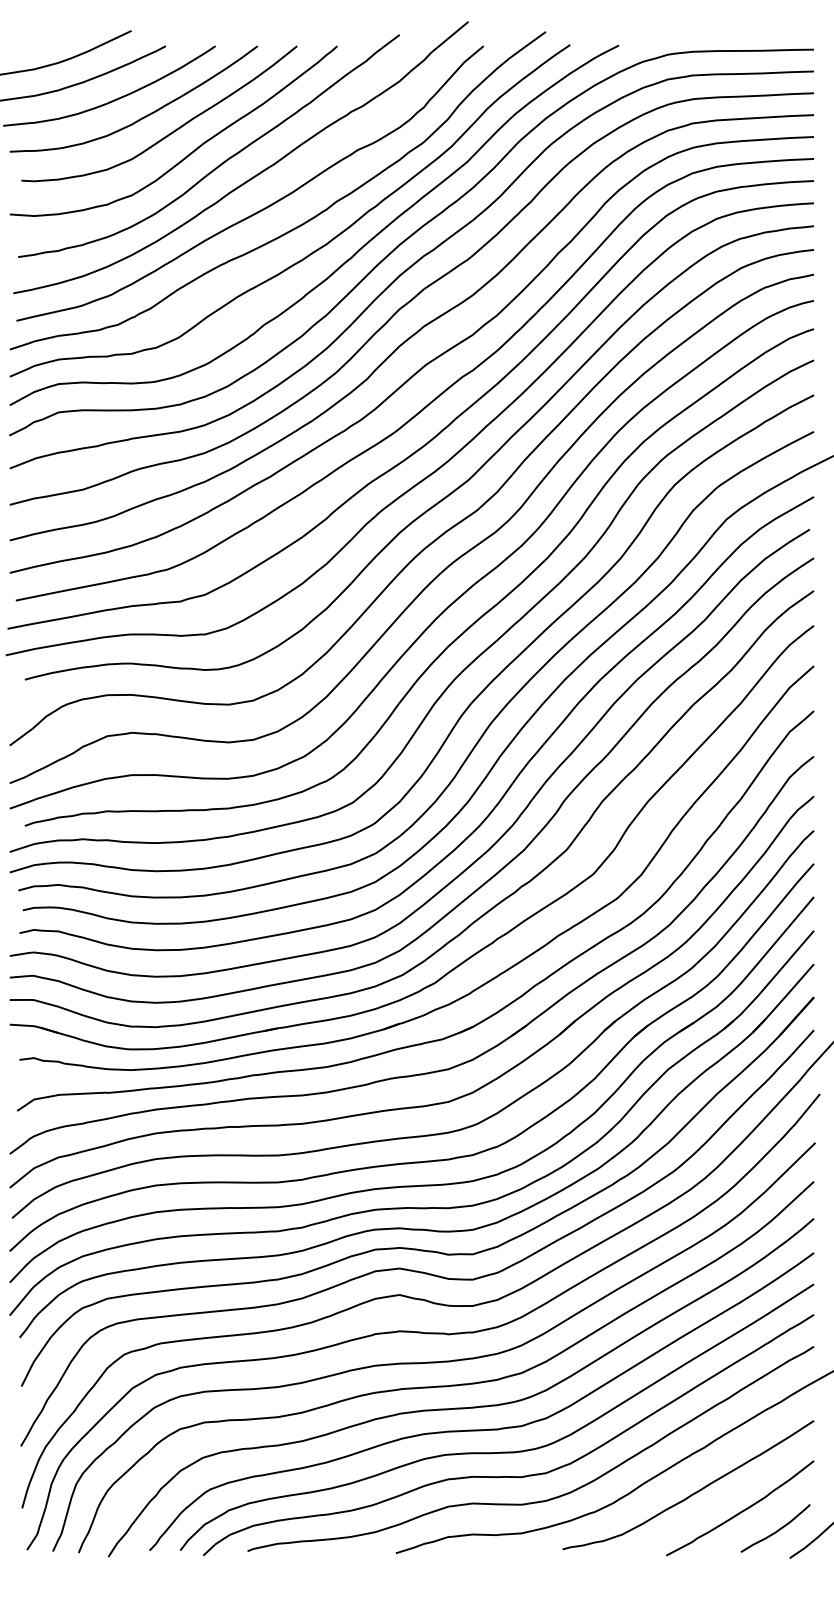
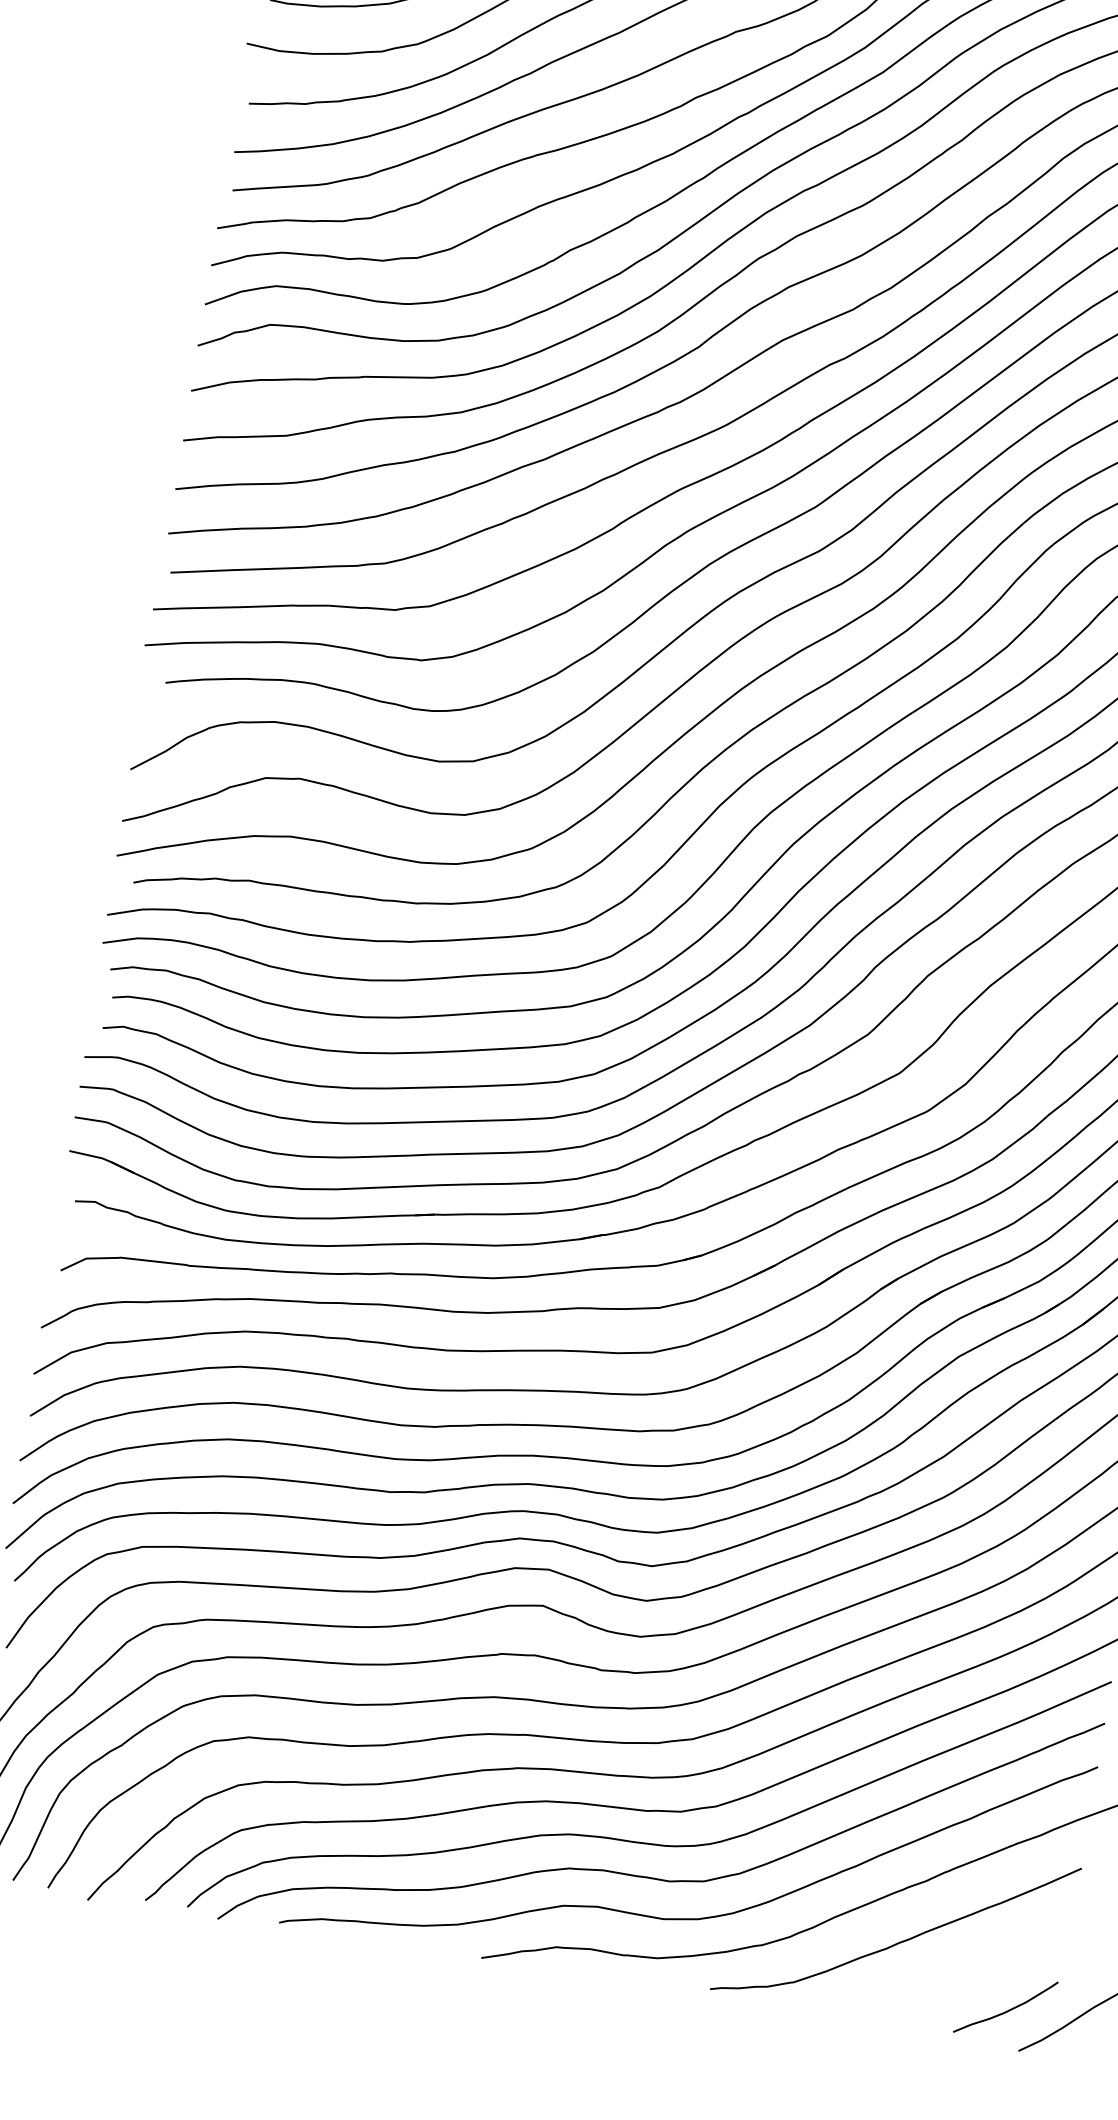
curve: (742, 1510) -> (964, 1975), removed

